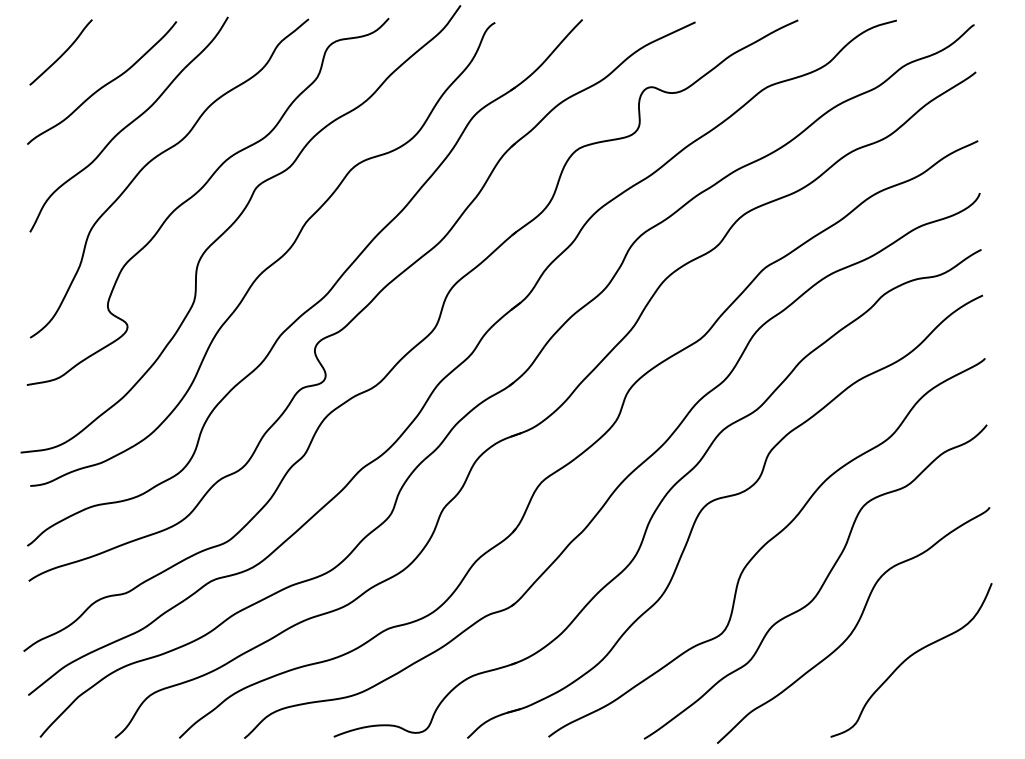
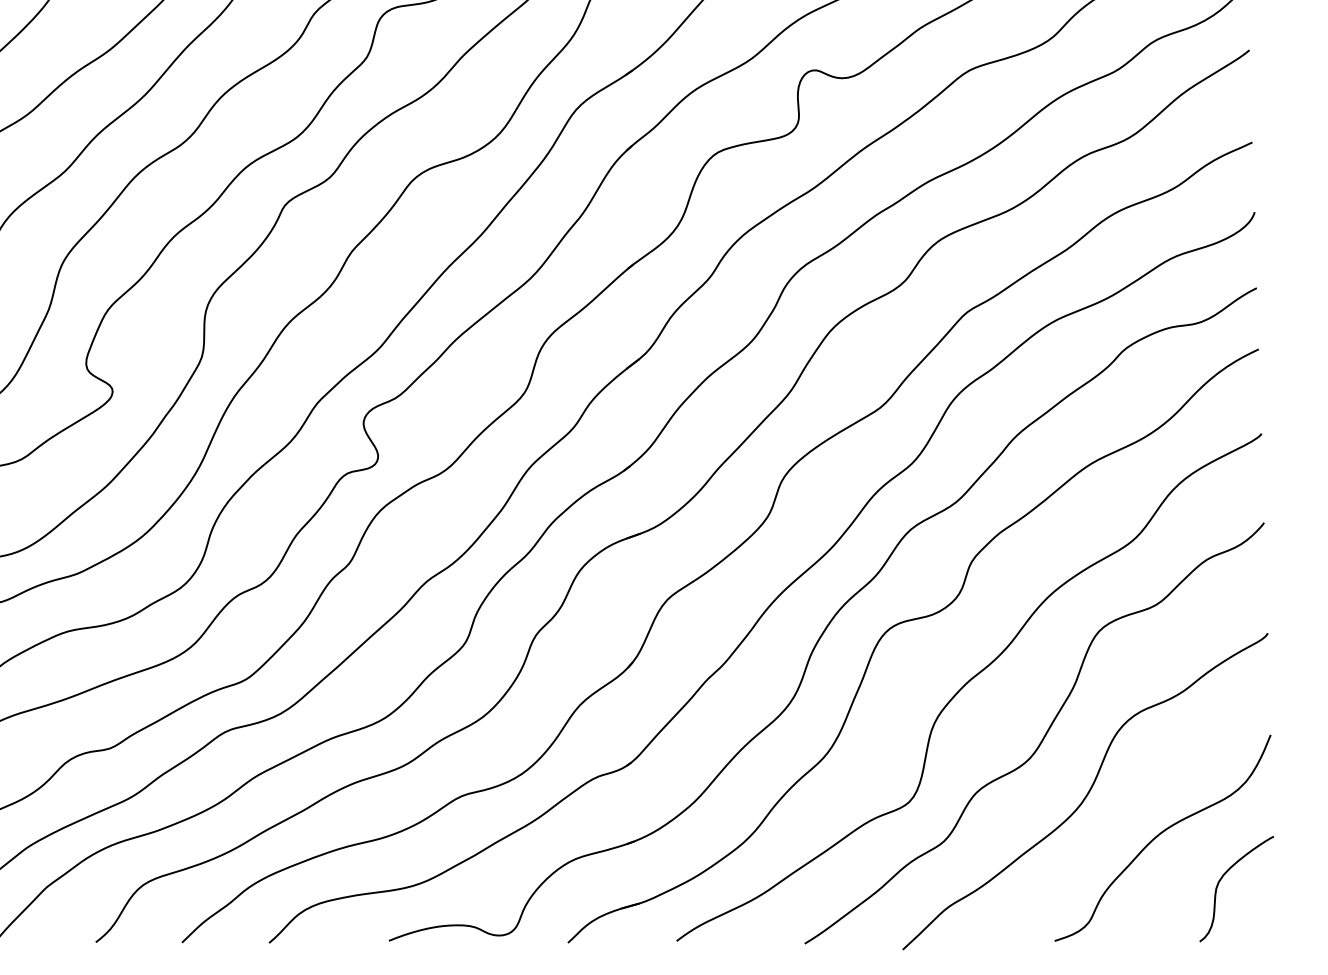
curve: (955, 691) -> (1222, 880), added

